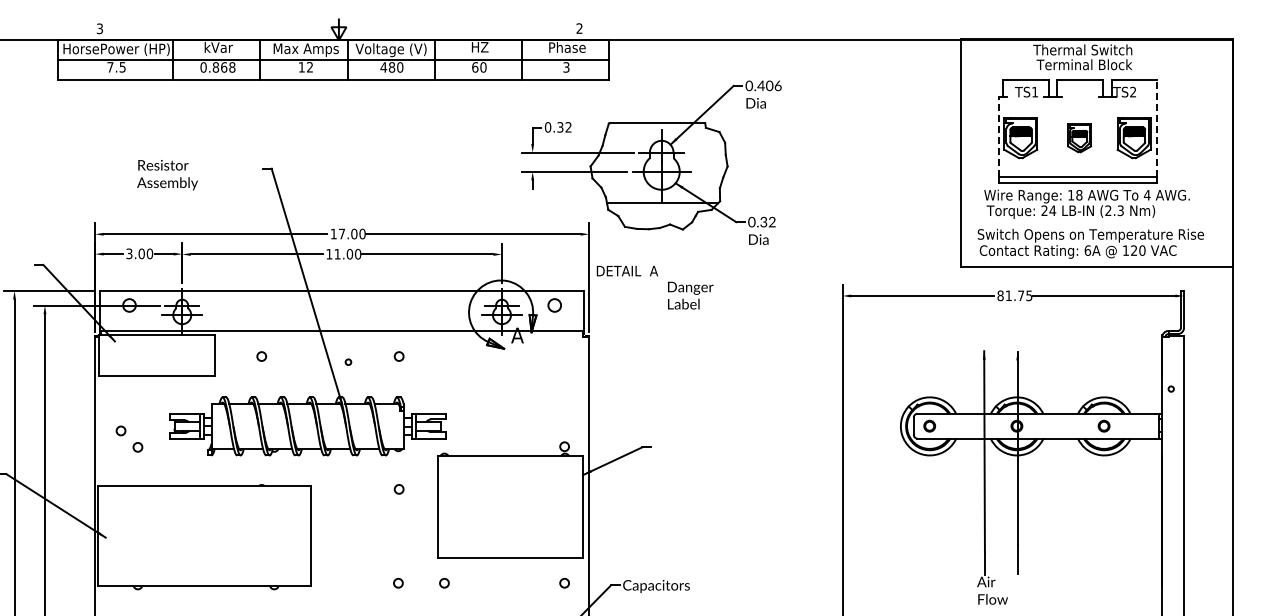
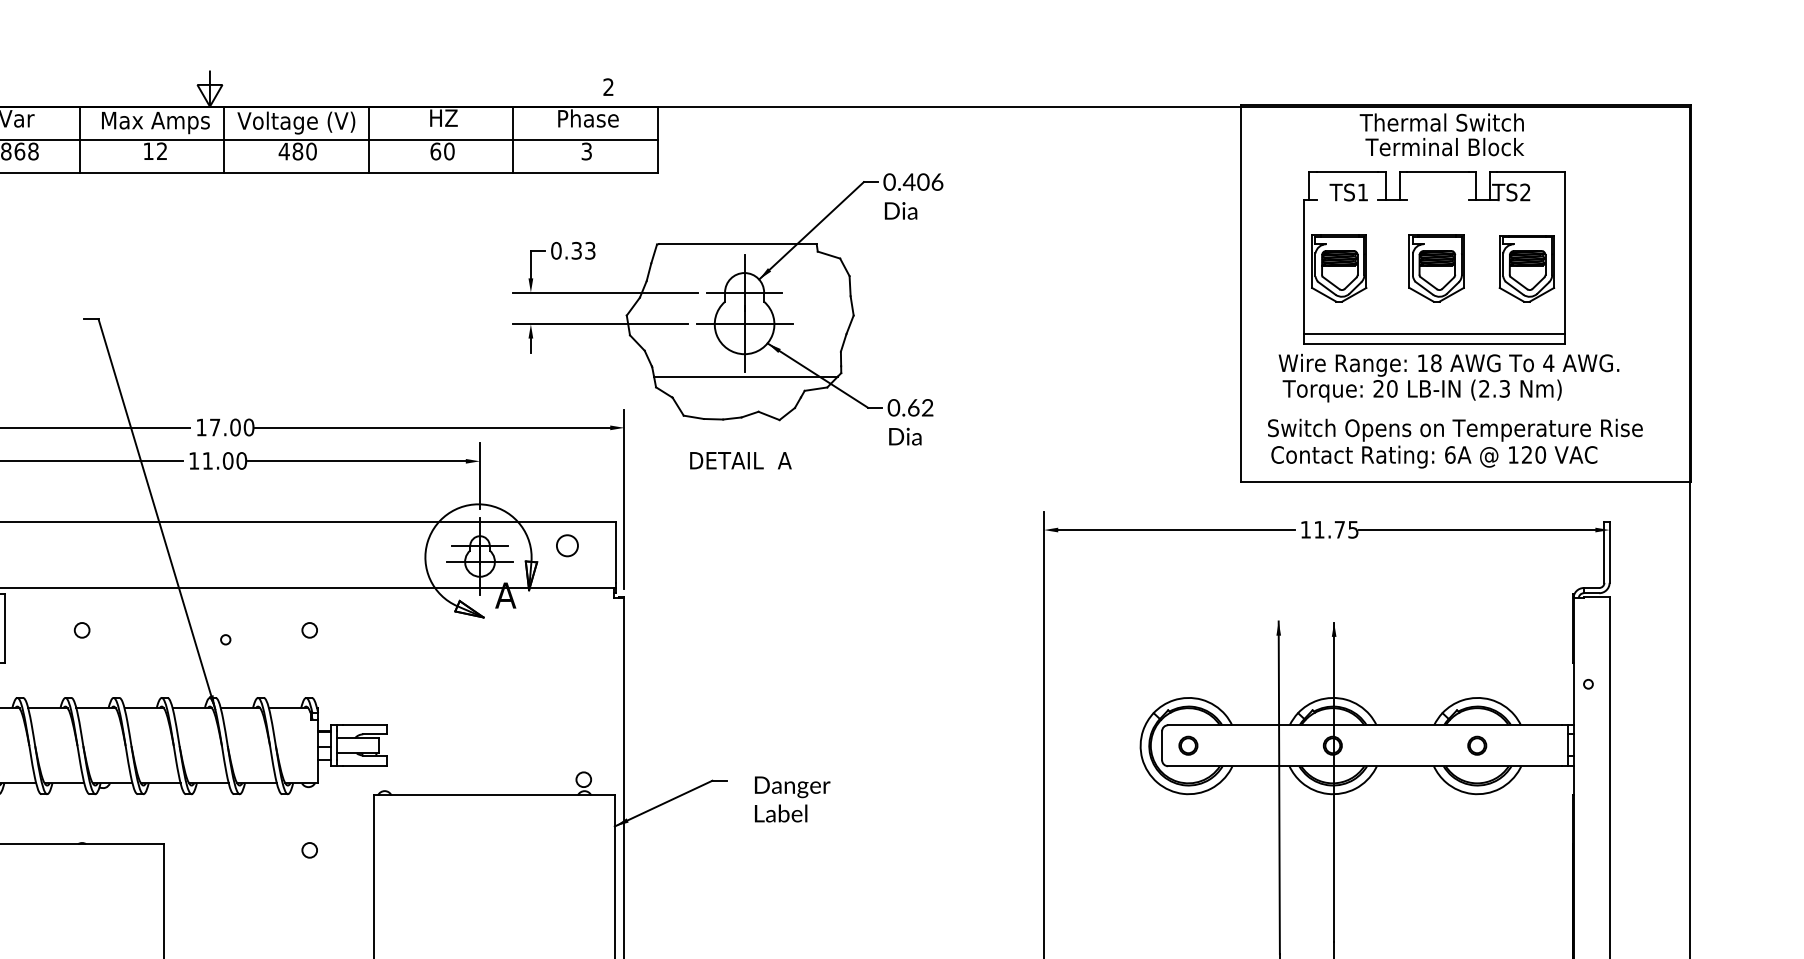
text: (568, 127) -> (590, 251), 0.32 -> 0.33
line: (1157, 128) -> (1565, 252), dashed -> solid
line: (999, 136) -> (1304, 265), dashed -> solid
part: (1079, 138) -> (1436, 269), size x1.43
text: (1052, 210) -> (1391, 388), 24 -> 20
text: (763, 221) -> (913, 406), 0.32 -> 0.62
text: (626, 270) -> (739, 459), moved
text: (690, 295) -> (792, 799), moved
text: (1000, 295) -> (1305, 529), 81.75 -> 11.75

